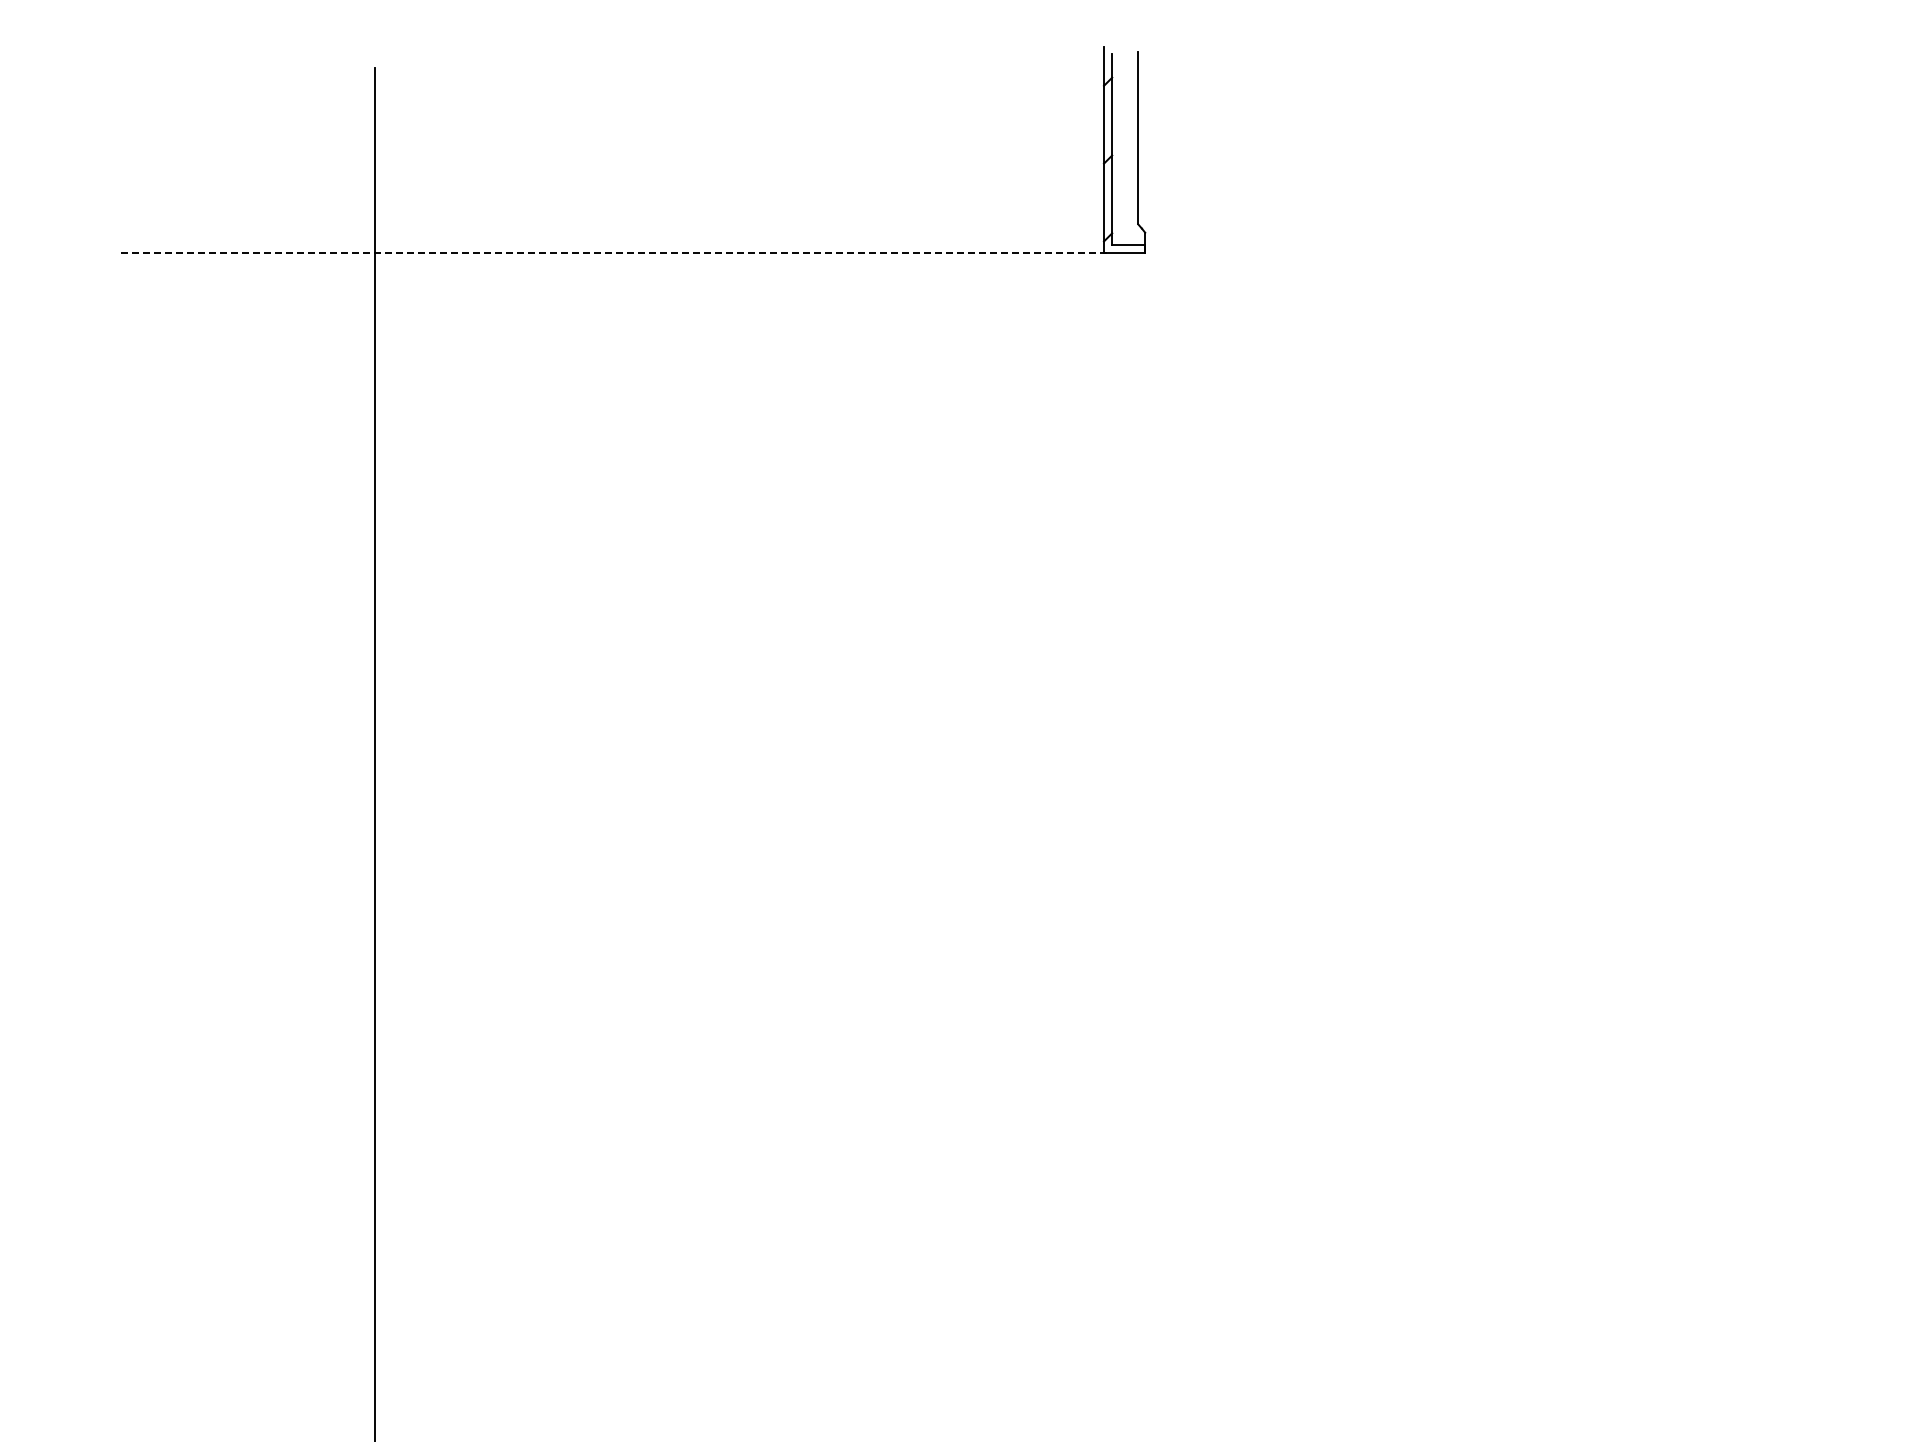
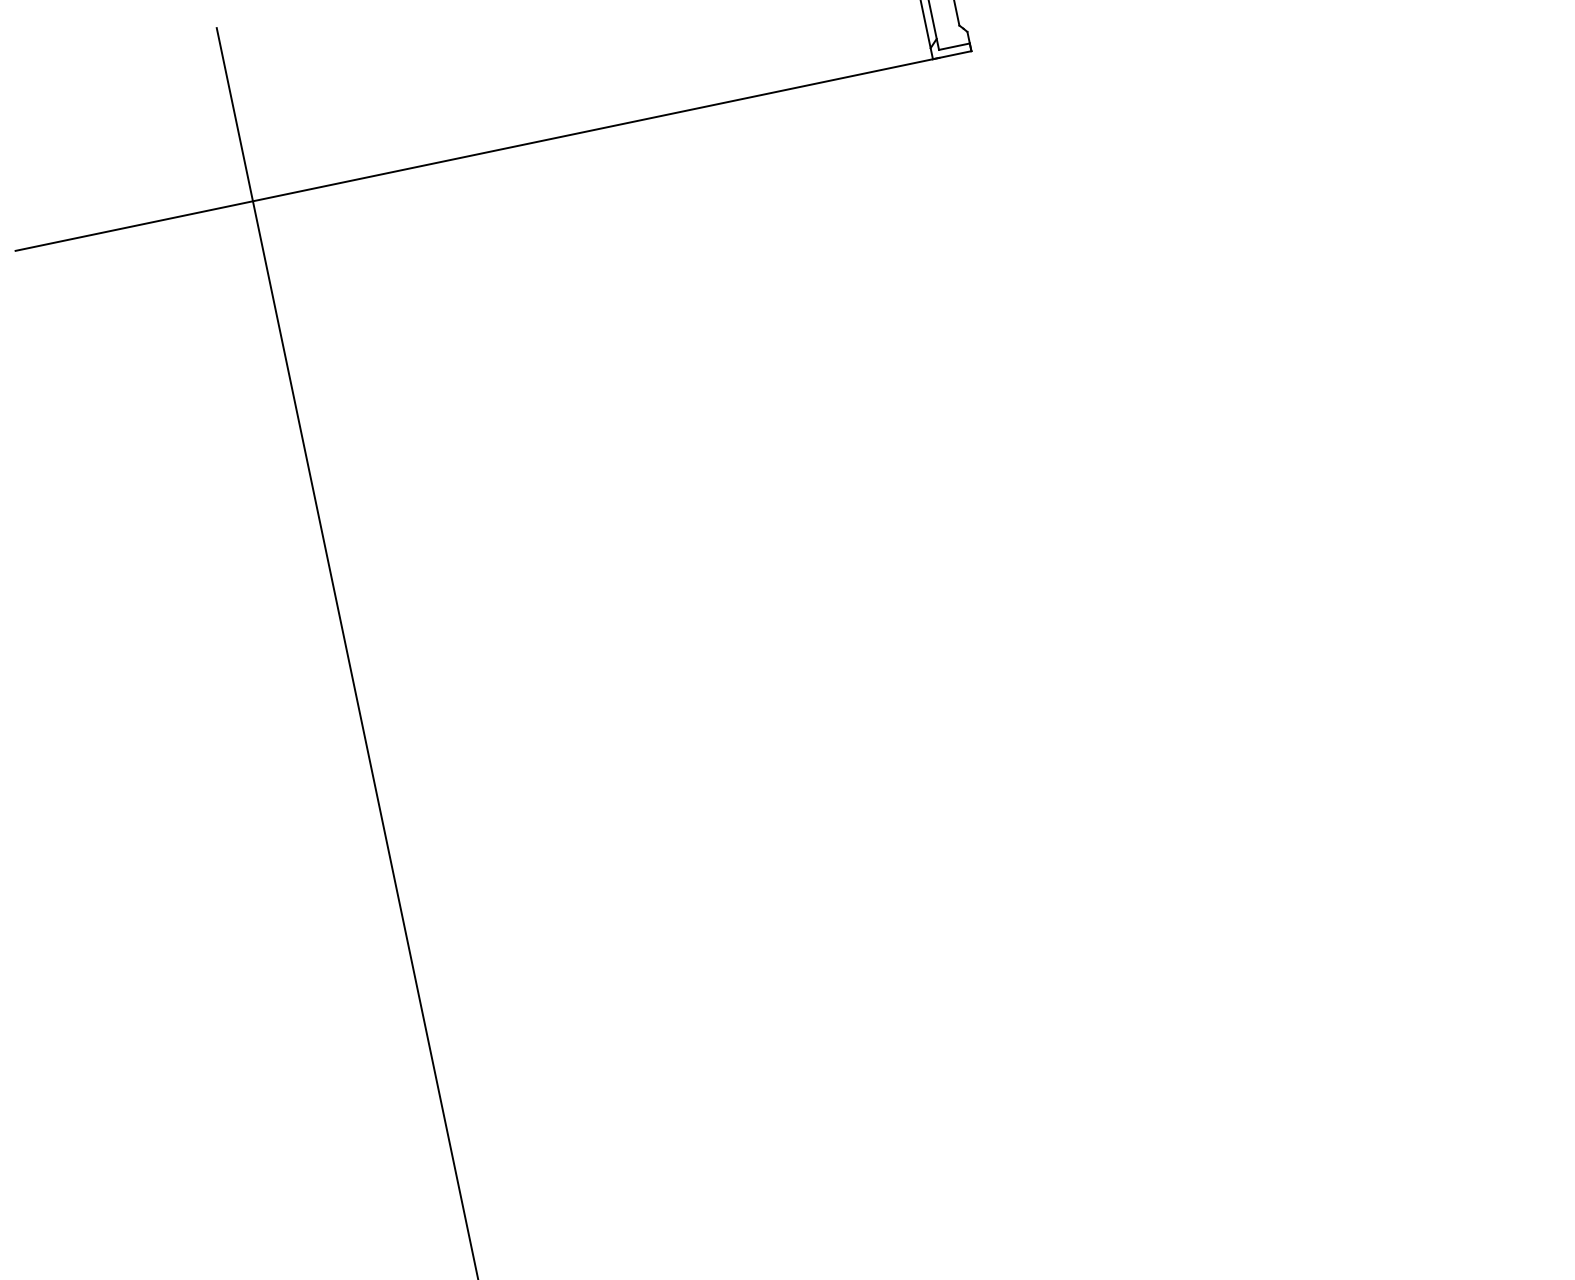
line: (615, 253) -> (477, 154), dashed -> solid

